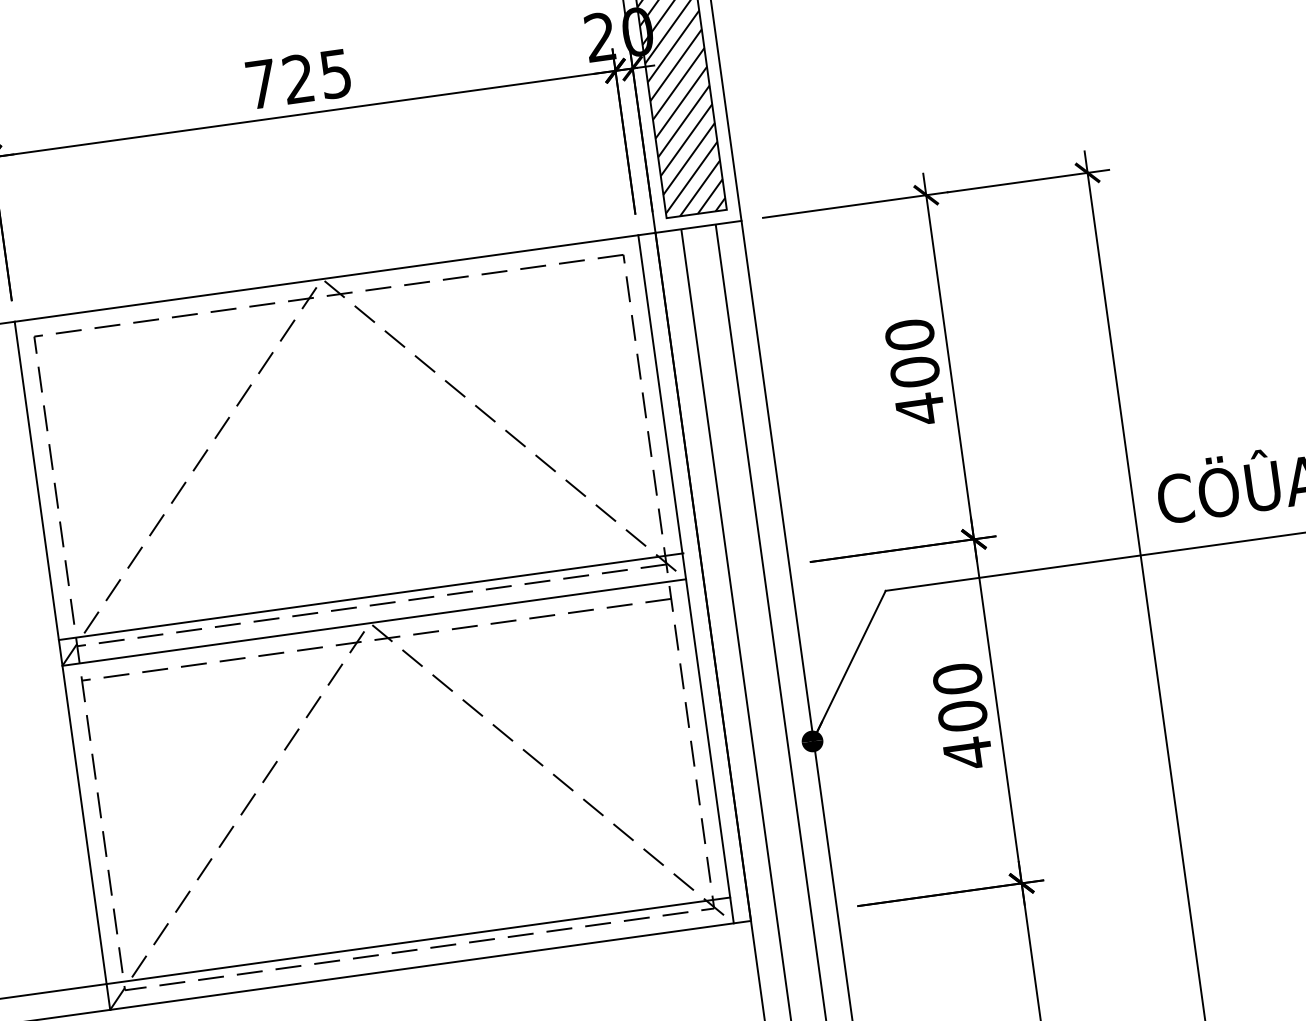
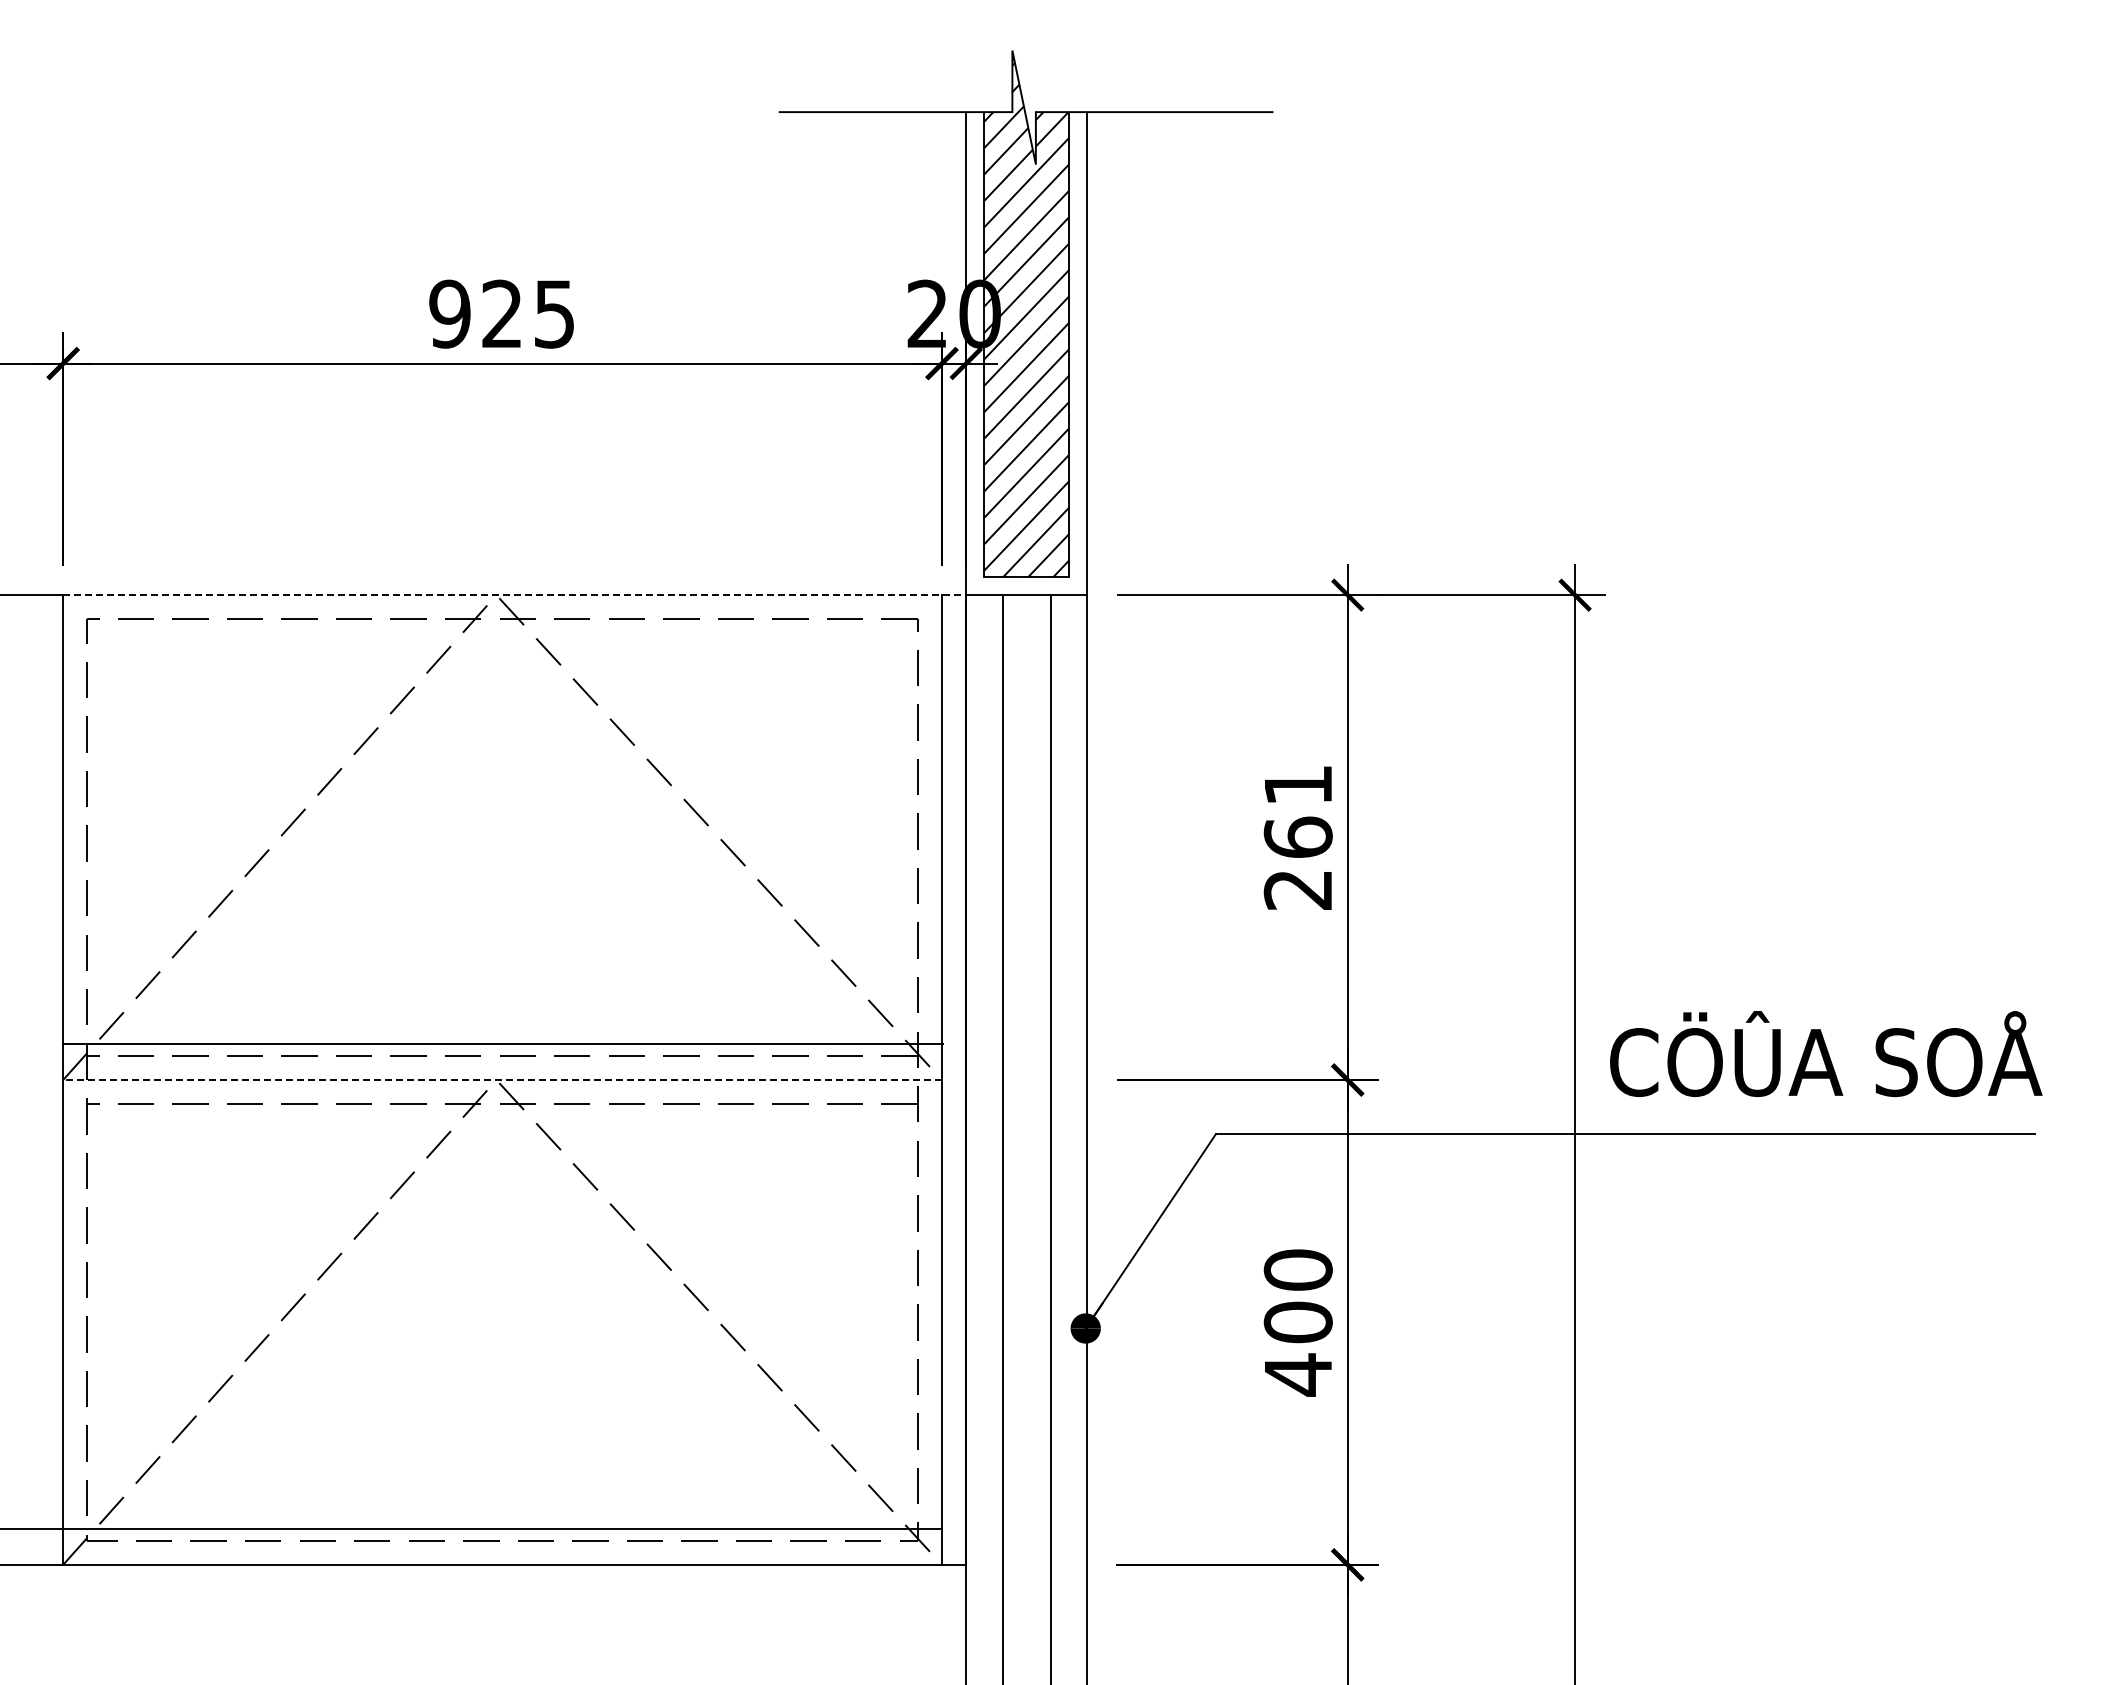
text: (261, 83) -> (449, 313), 725 -> 925
line: (335, 277) -> (514, 595), solid -> dashed
text: (914, 372) -> (1297, 837), 400 -> 261
line: (374, 622) -> (502, 1080), solid -> dashed

